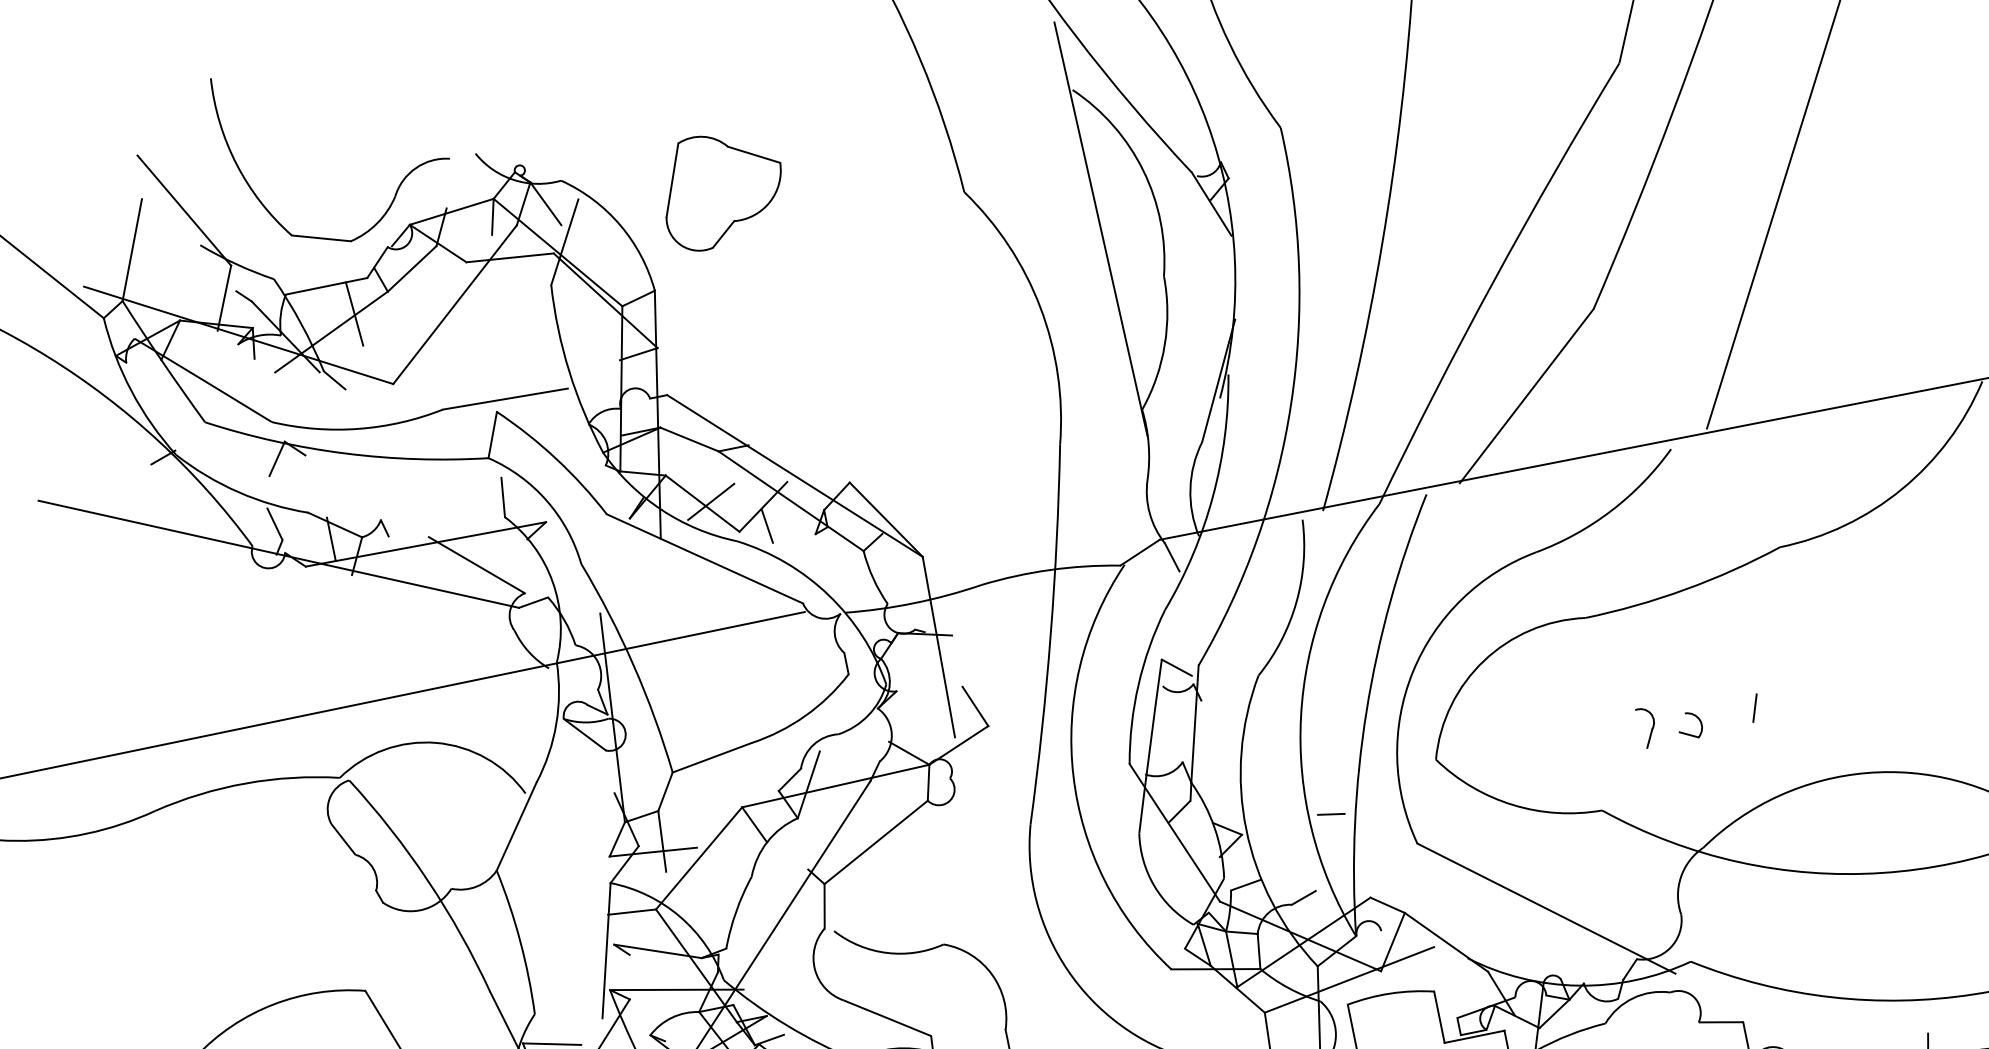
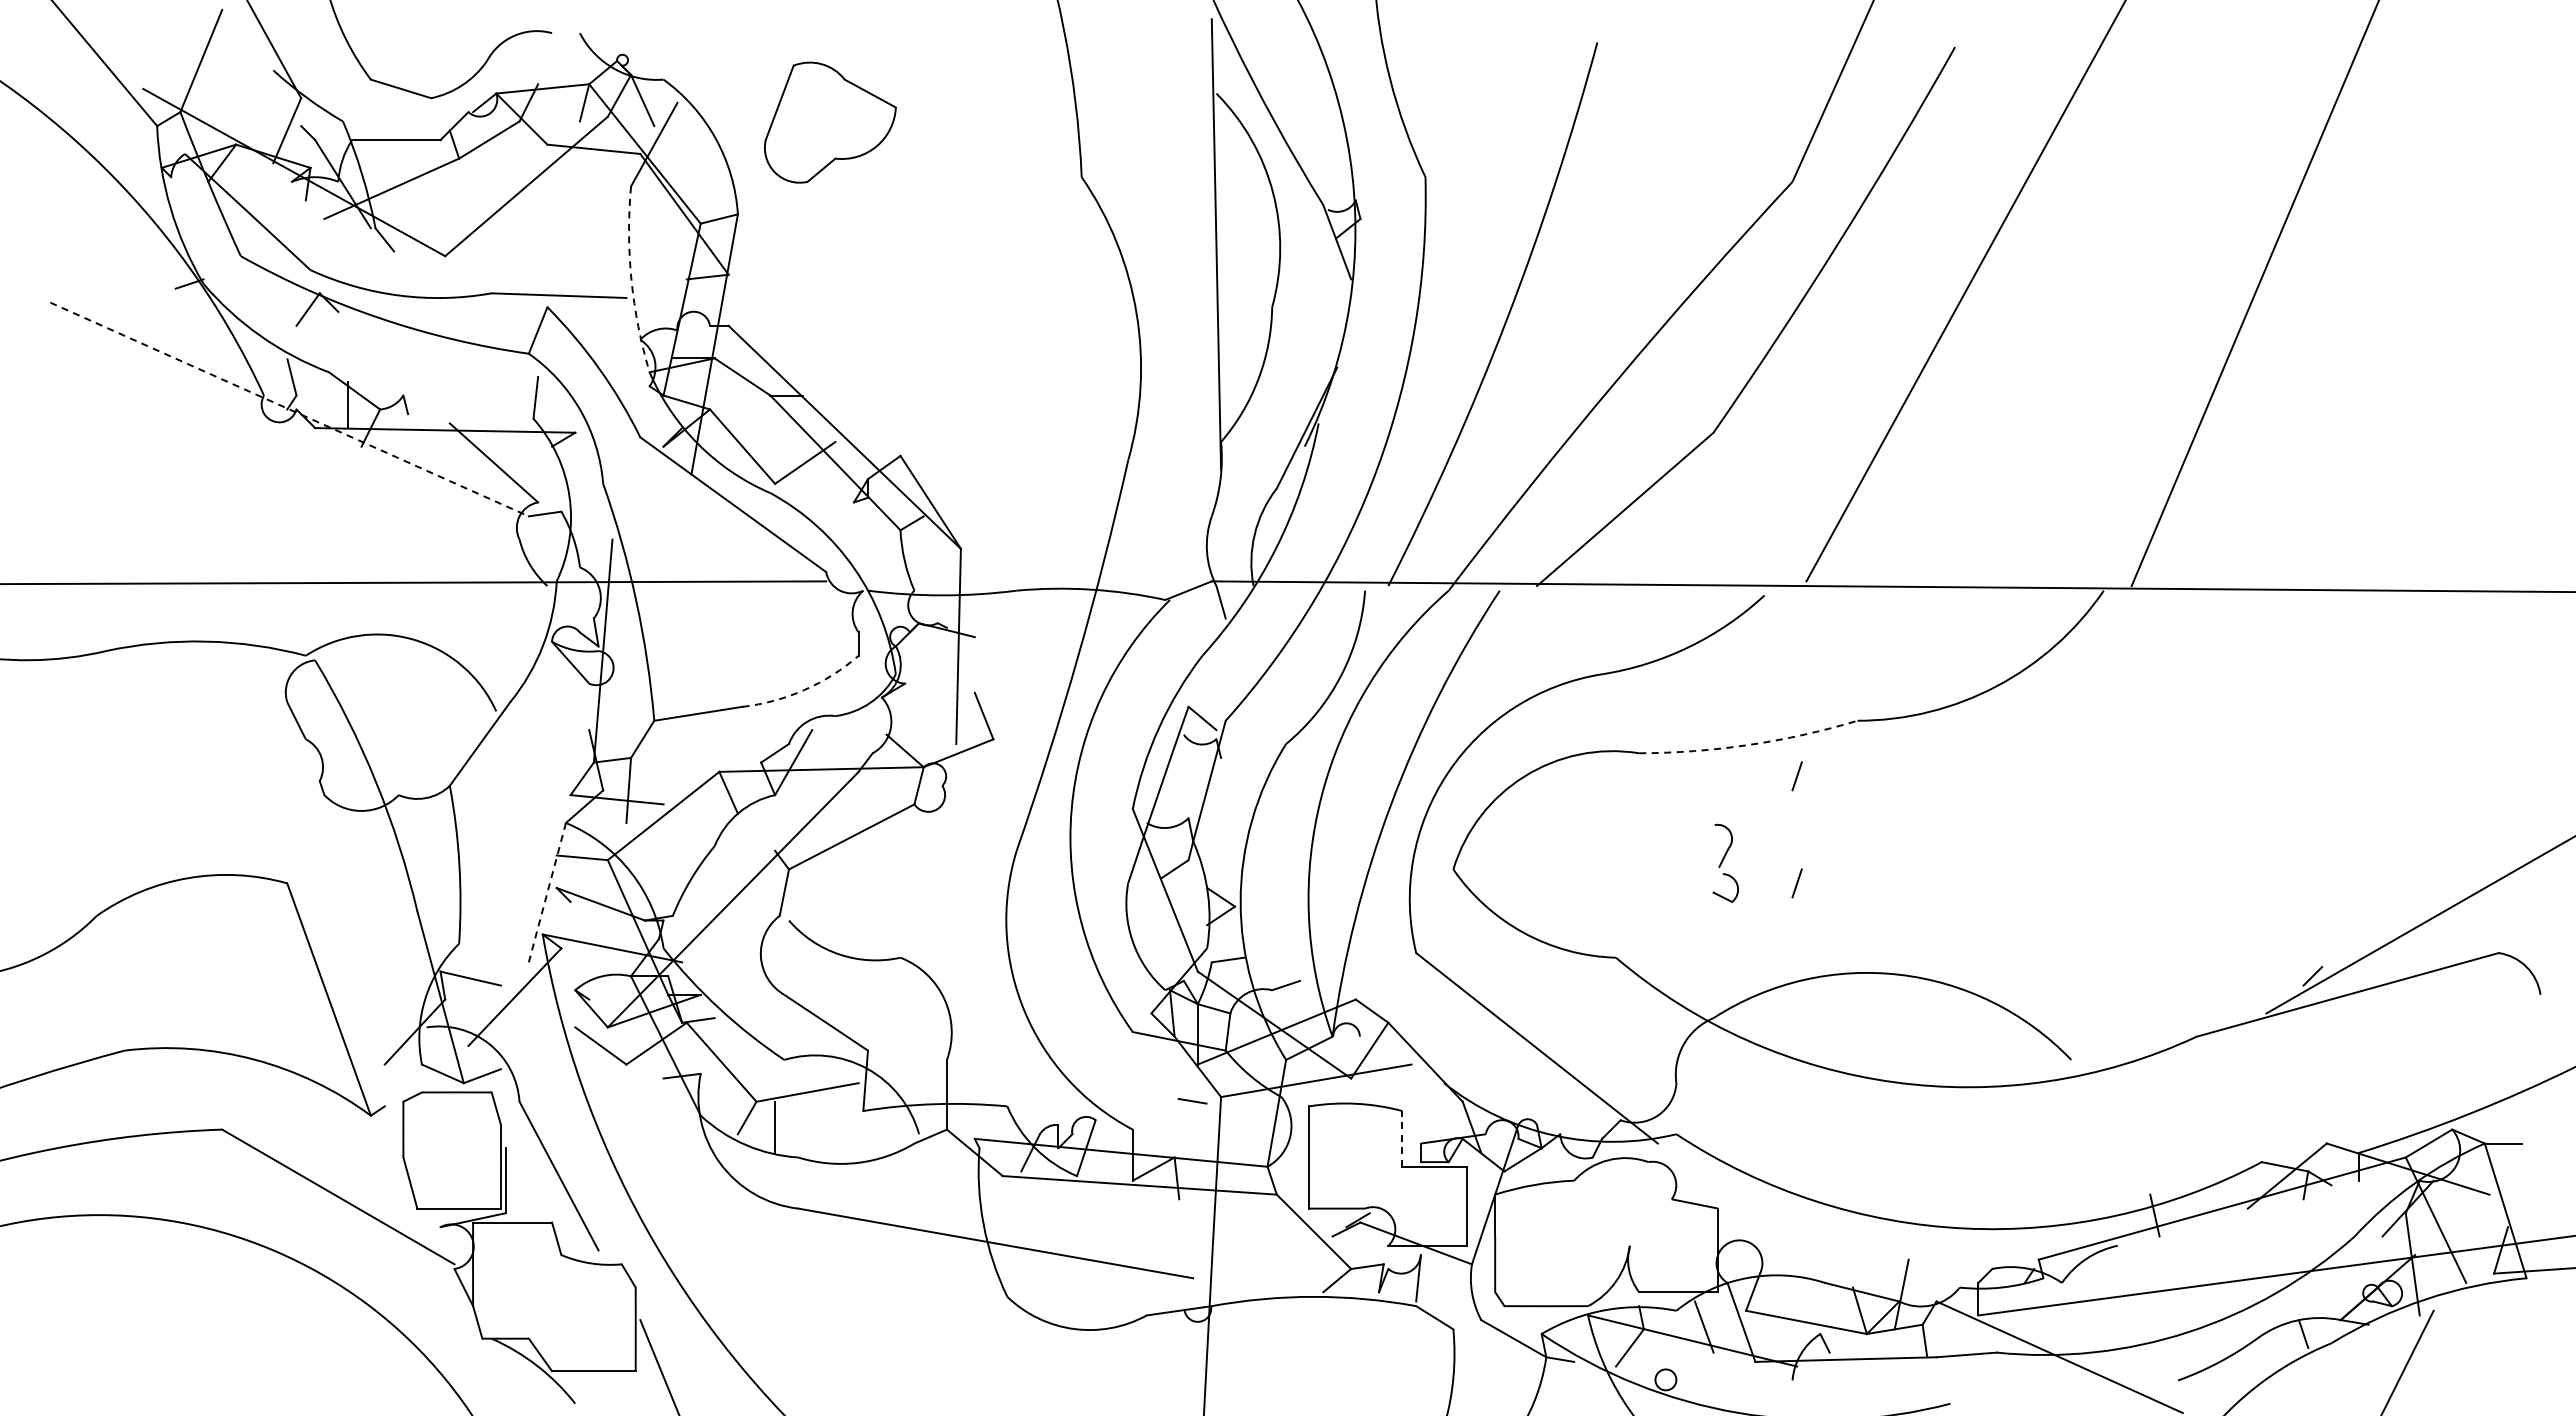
line: (354, 313) -> (419, 174), removed
arc: (569, 371) -> (631, 280), solid -> dashed
line: (710, 501) -> (751, 446), removed
line: (766, 525) -> (804, 483), removed
line: (279, 554) -> (290, 409), solid -> dashed
arc: (1685, 589) -> (1749, 744), solid -> dashed
line: (1734, 609) -> (1796, 776), added
arc: (805, 716) -> (804, 690), solid -> dashed
part: (1647, 727) -> (1723, 845), moved
line: (1331, 814) -> (1192, 1101), moved
line: (606, 951) -> (547, 893), solid -> dashed
line: (1439, 1016) -> (1402, 1138), solid -> dashed

